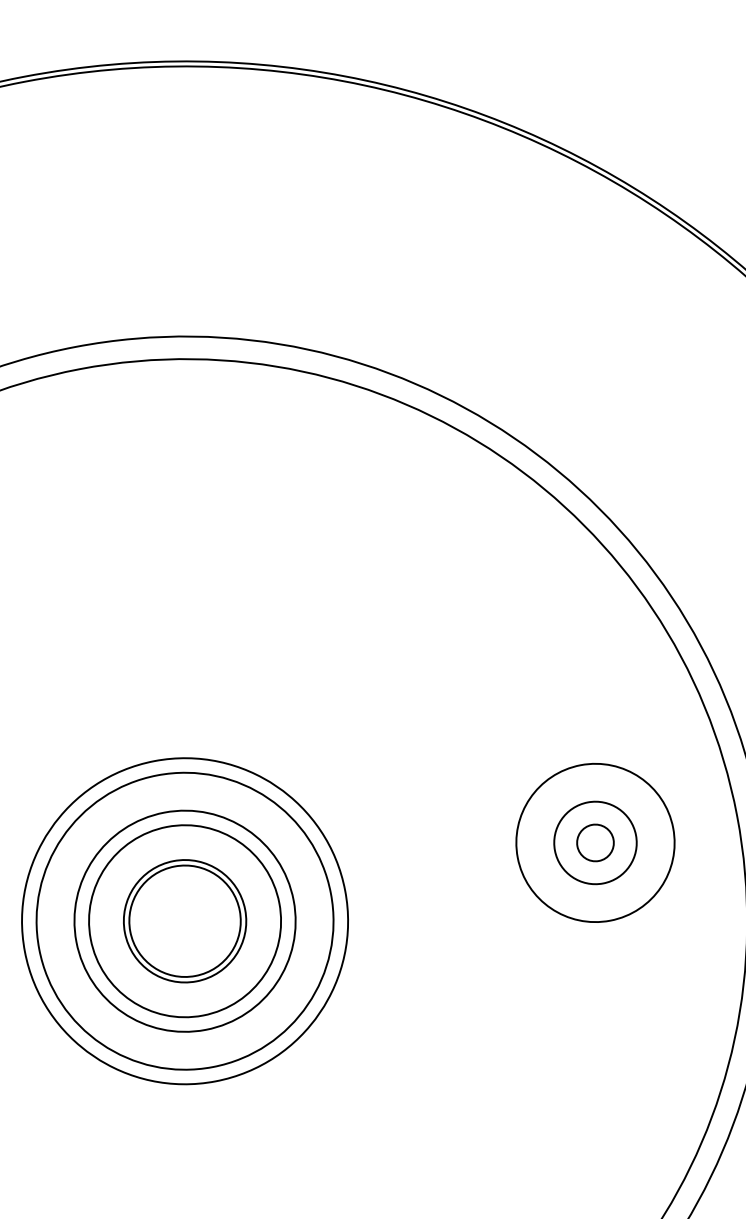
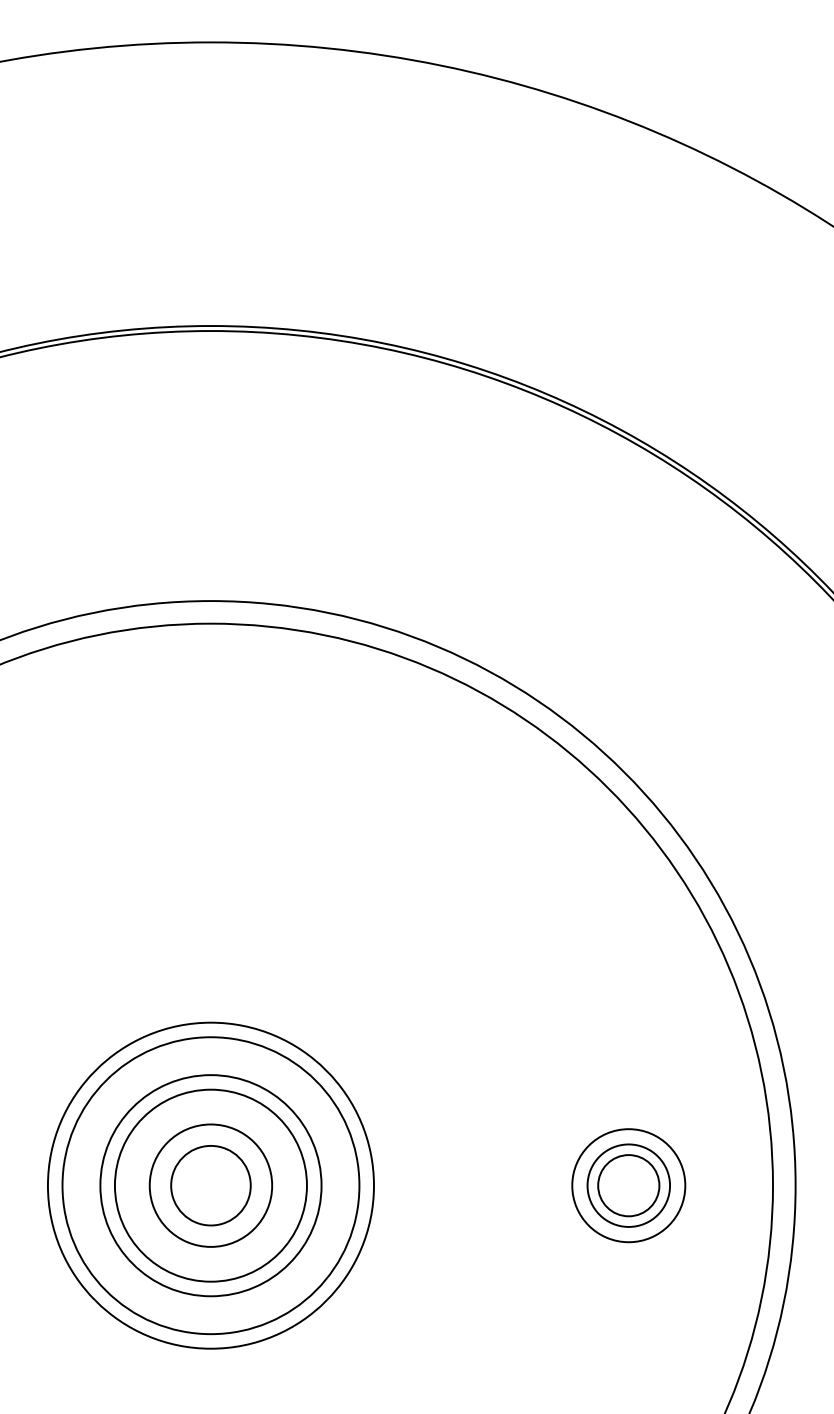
circle: (595, 842) -> (628, 1185), size x0.71
circle: (595, 842) -> (628, 1185), size x1.67
circle: (184, 921) -> (210, 1185), size x0.71

